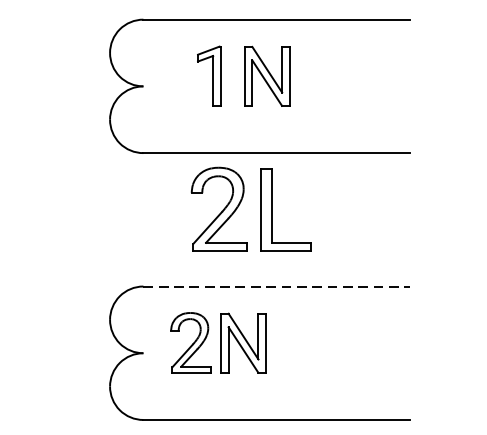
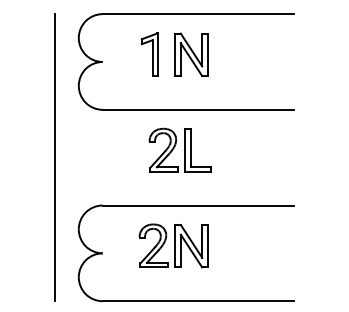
part: (250, 208) -> (179, 149), size x0.71
line: (76, 219) -> (54, 157), added
line: (276, 286) -> (198, 205), dashed -> solid
part: (218, 342) -> (173, 245), moved

